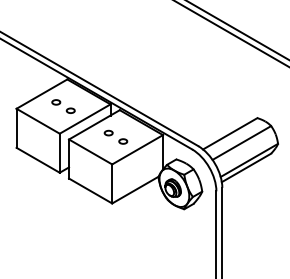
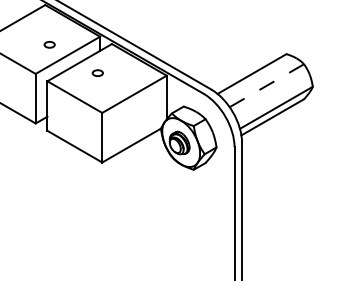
part: (56, 102) -> (31, 34), removed
part: (123, 141) -> (116, 83), removed
line: (241, 143) -> (266, 86), solid -> dashed

